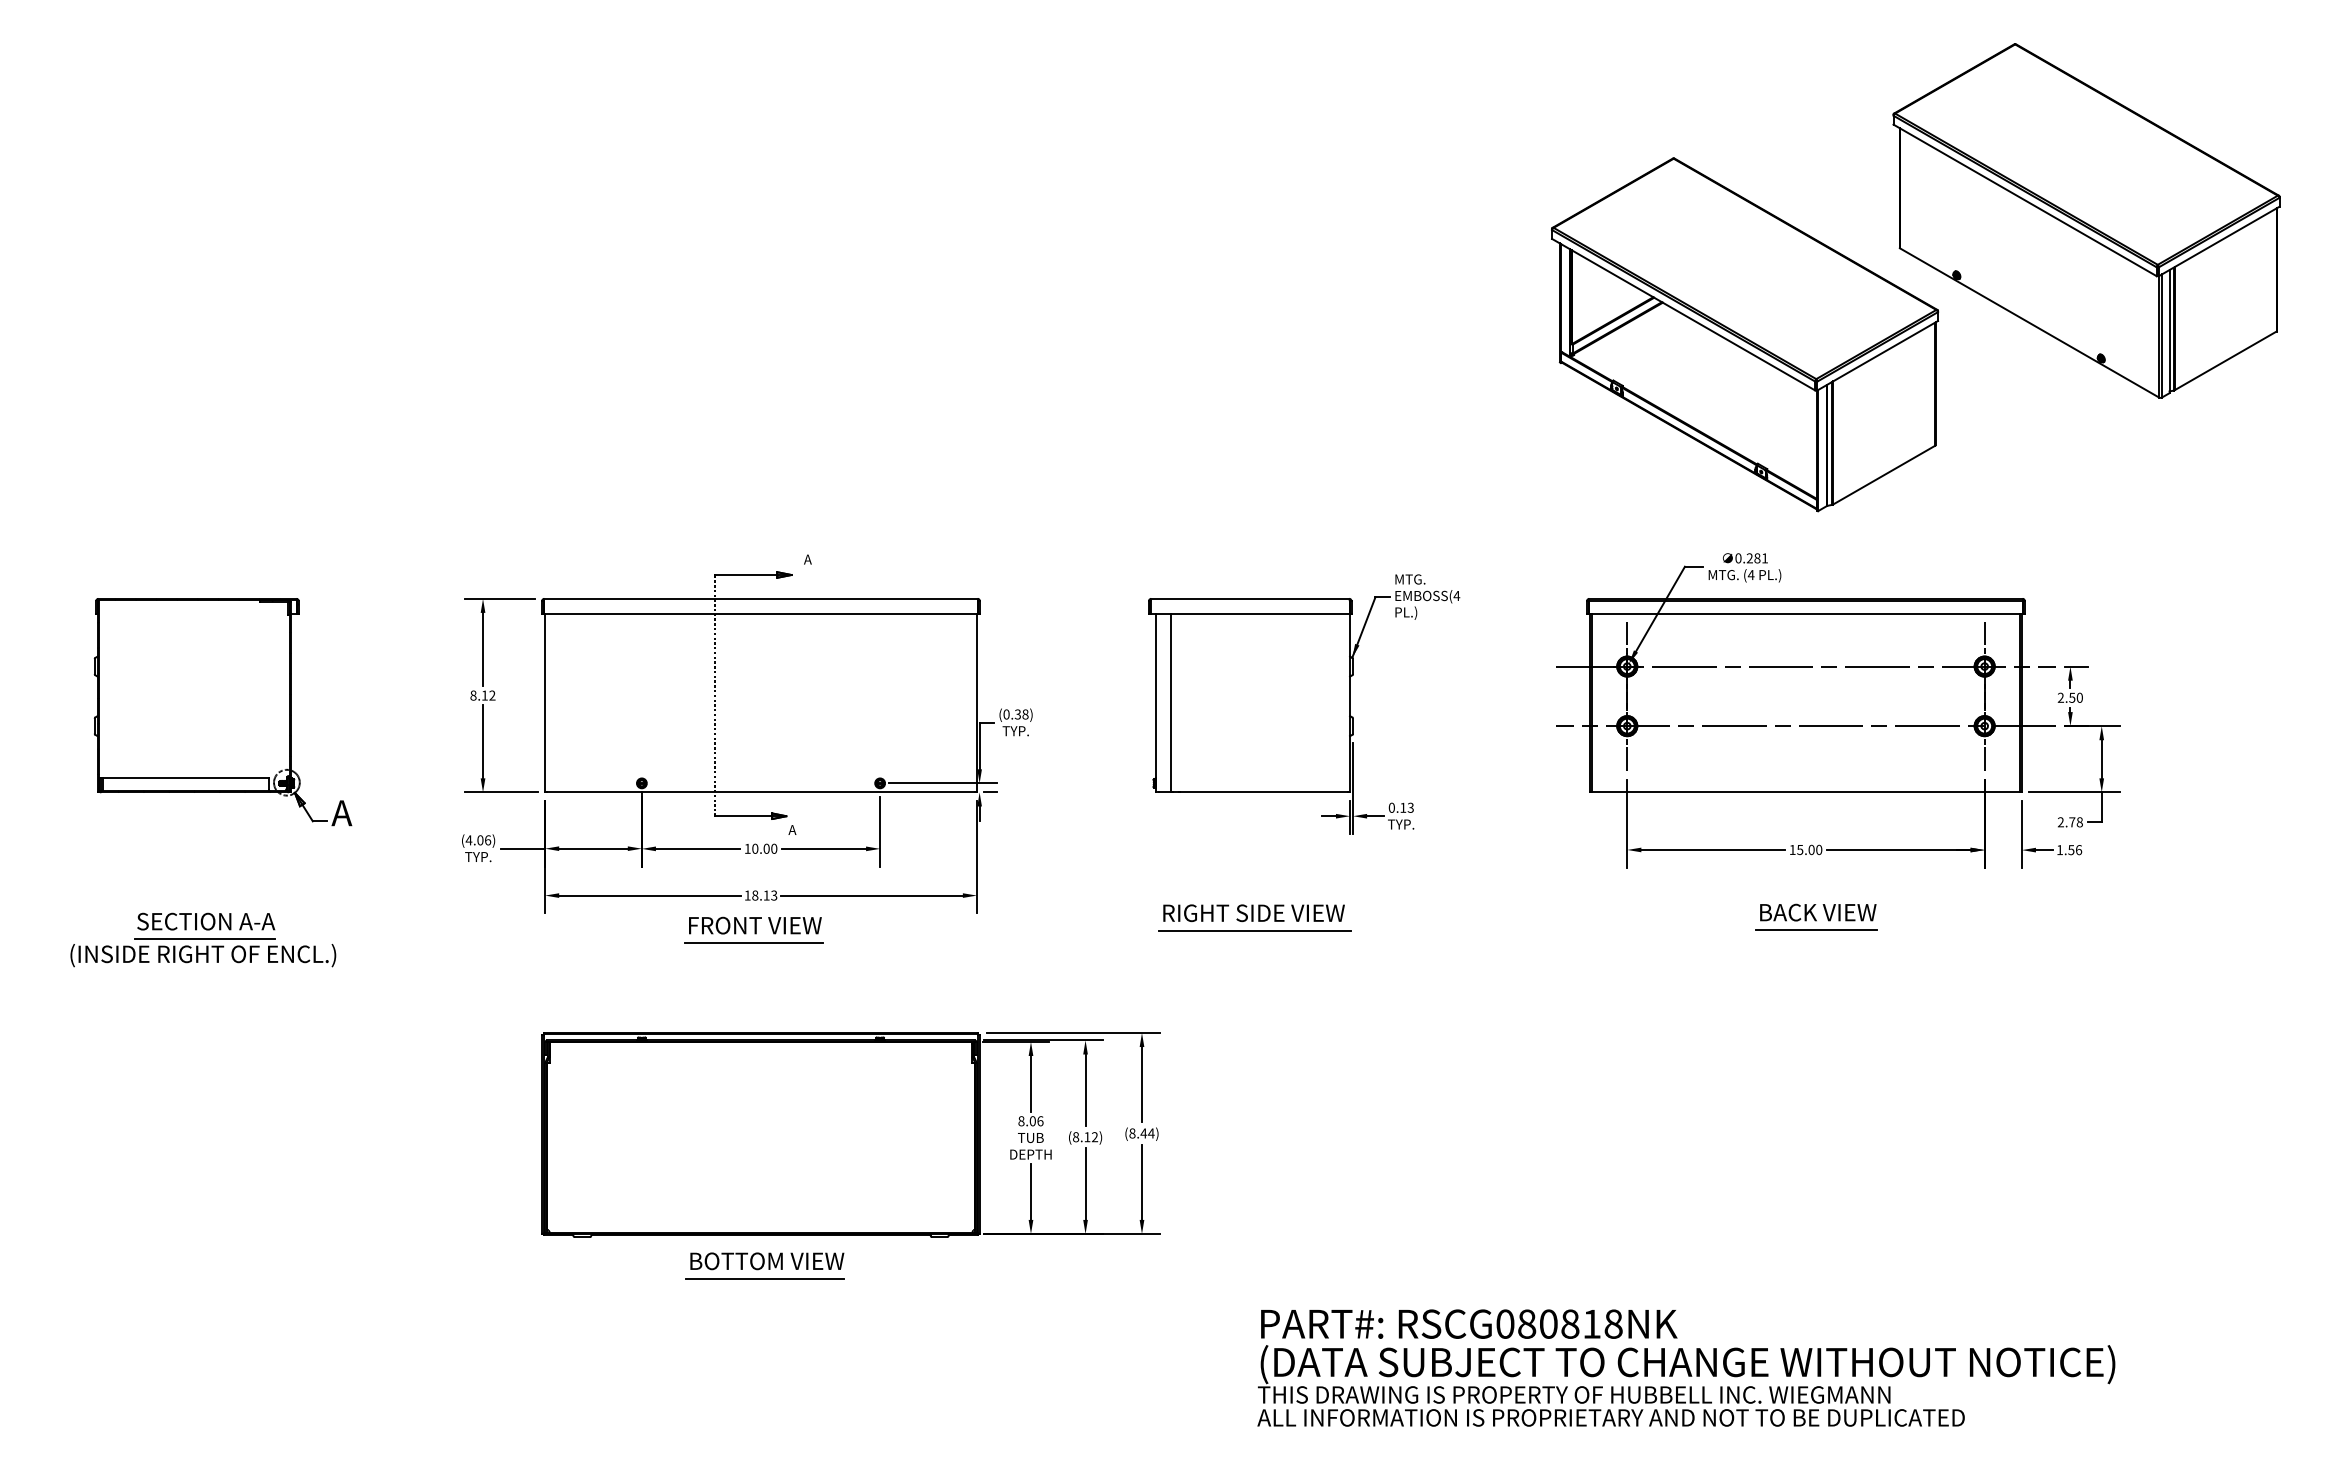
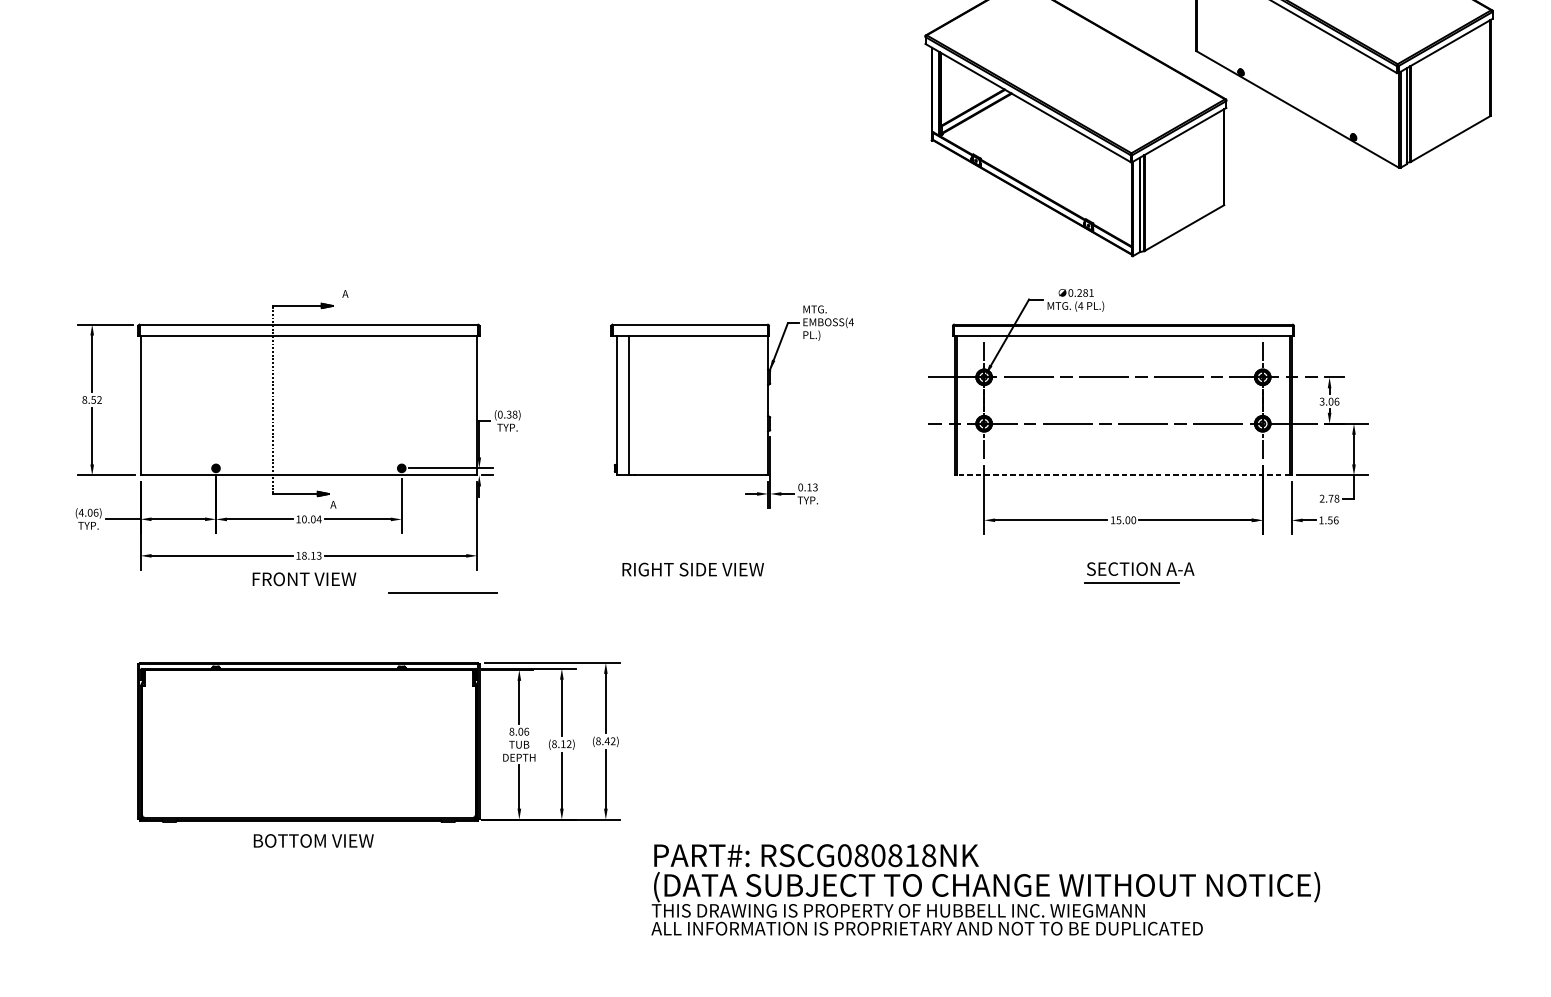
text: (484, 695) -> (93, 399), 8.12 -> 8.52
text: (2070, 697) -> (1329, 401), 2.50 -> 3.06
line: (1805, 792) -> (1123, 475), solid -> dashed
text: (773, 848) -> (318, 519), 10.00 -> 10.04
text: (1827, 912) -> (1140, 569), BACK VIEW -> SECTION A-A
line: (1254, 930) -> (693, 583), removed
line: (753, 942) -> (442, 592), moved
text: (1151, 1133) -> (613, 741), (8.44) -> (8.42)
line: (765, 1278) -> (312, 854), removed
text: (1686, 1367) -> (985, 889), moved

